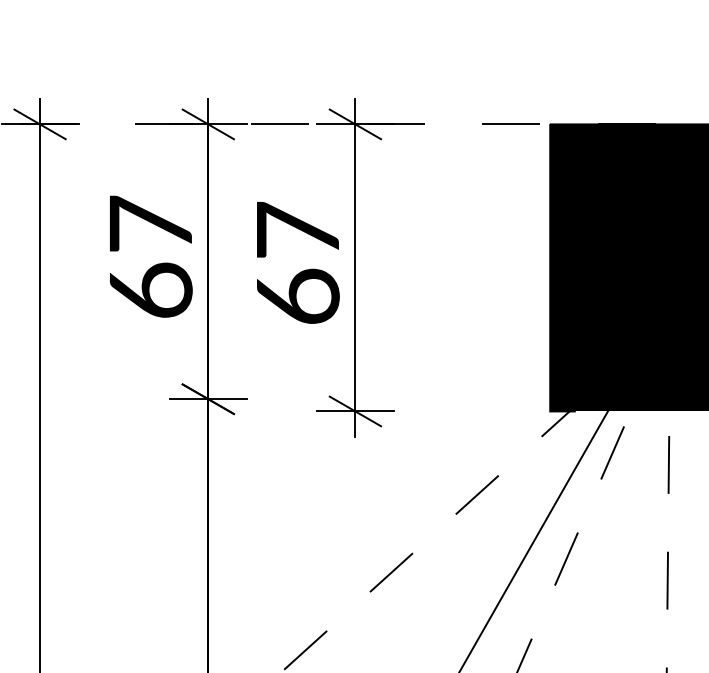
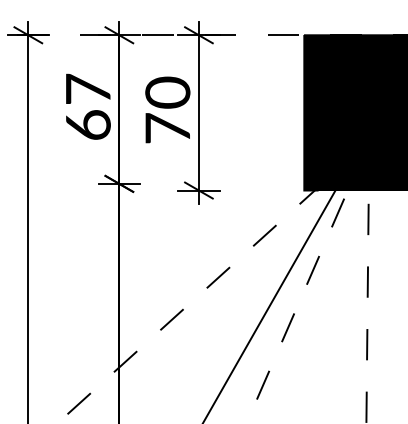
text: (297, 261) -> (167, 109), 67 -> 70

